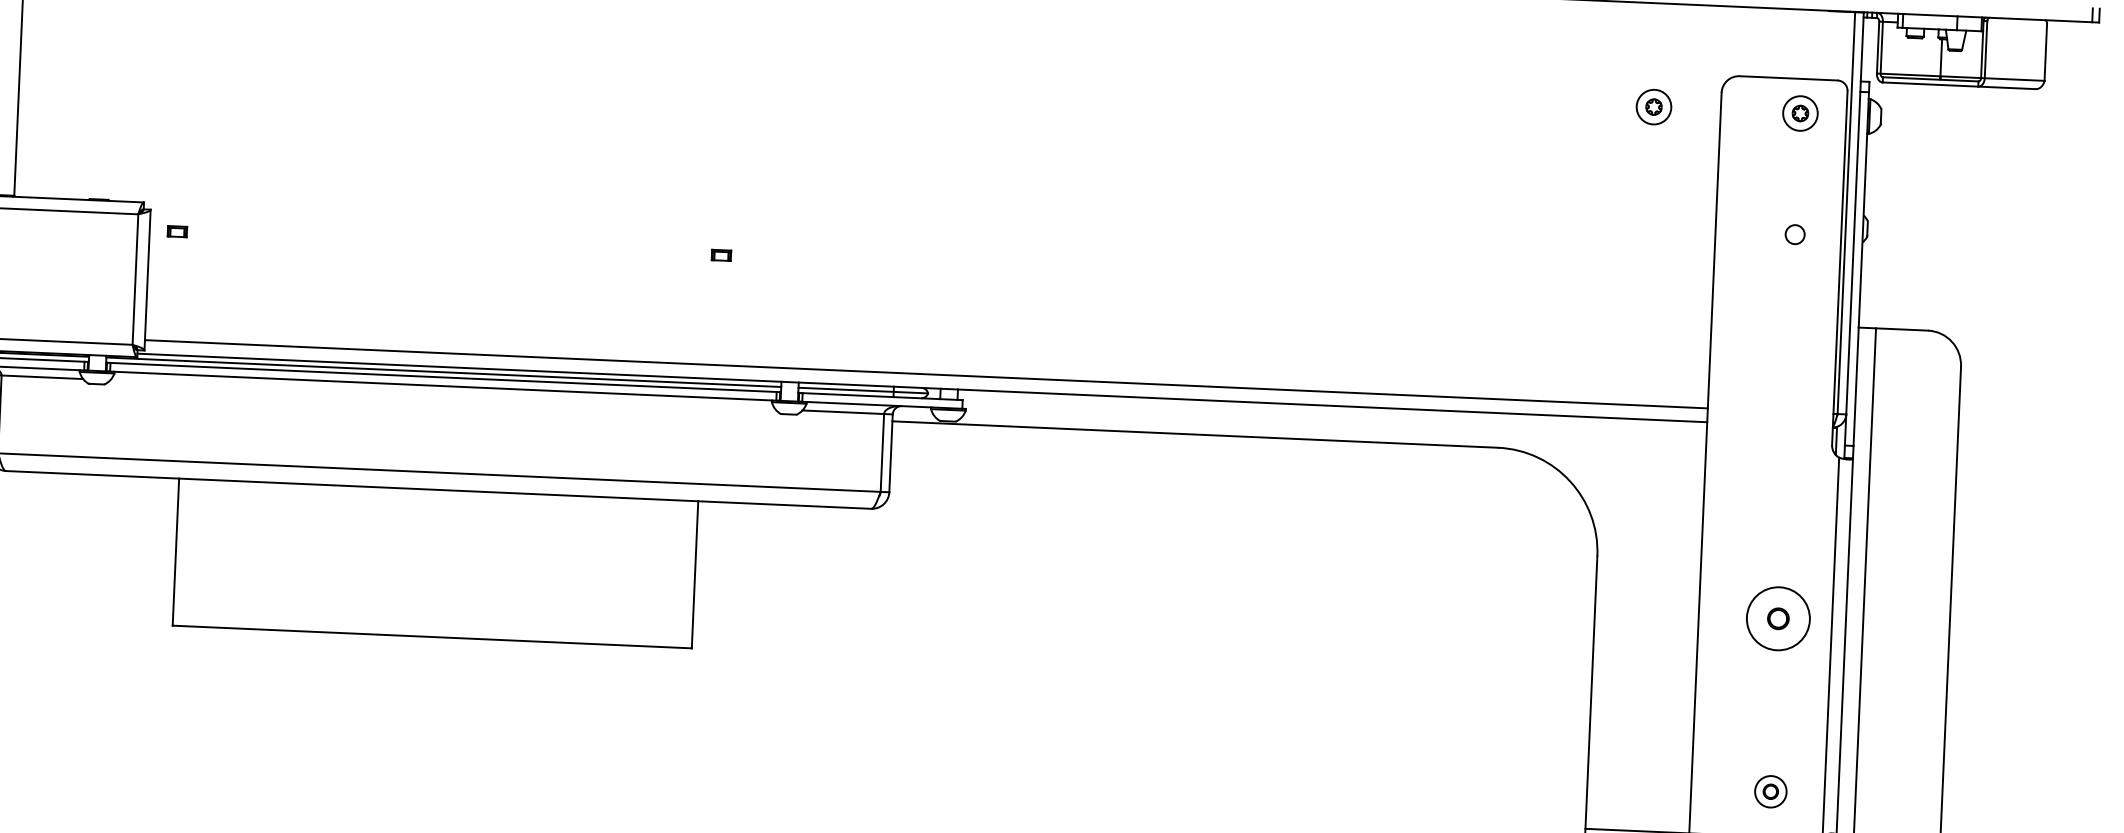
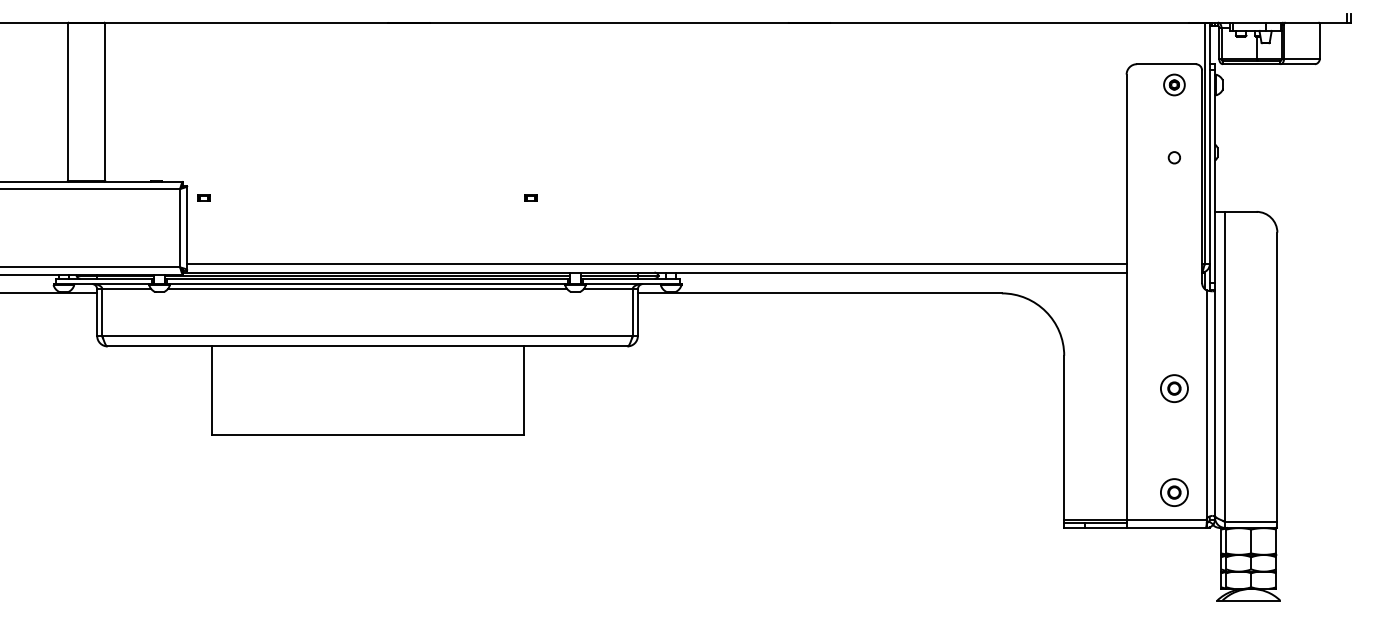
part: (1654, 106) -> (1086, 84), removed
line: (442, 395) -> (367, 289), added
circle: (1776, 618) -> (1173, 388), size x0.71
part: (1770, 791) -> (1174, 492), size x1.43

